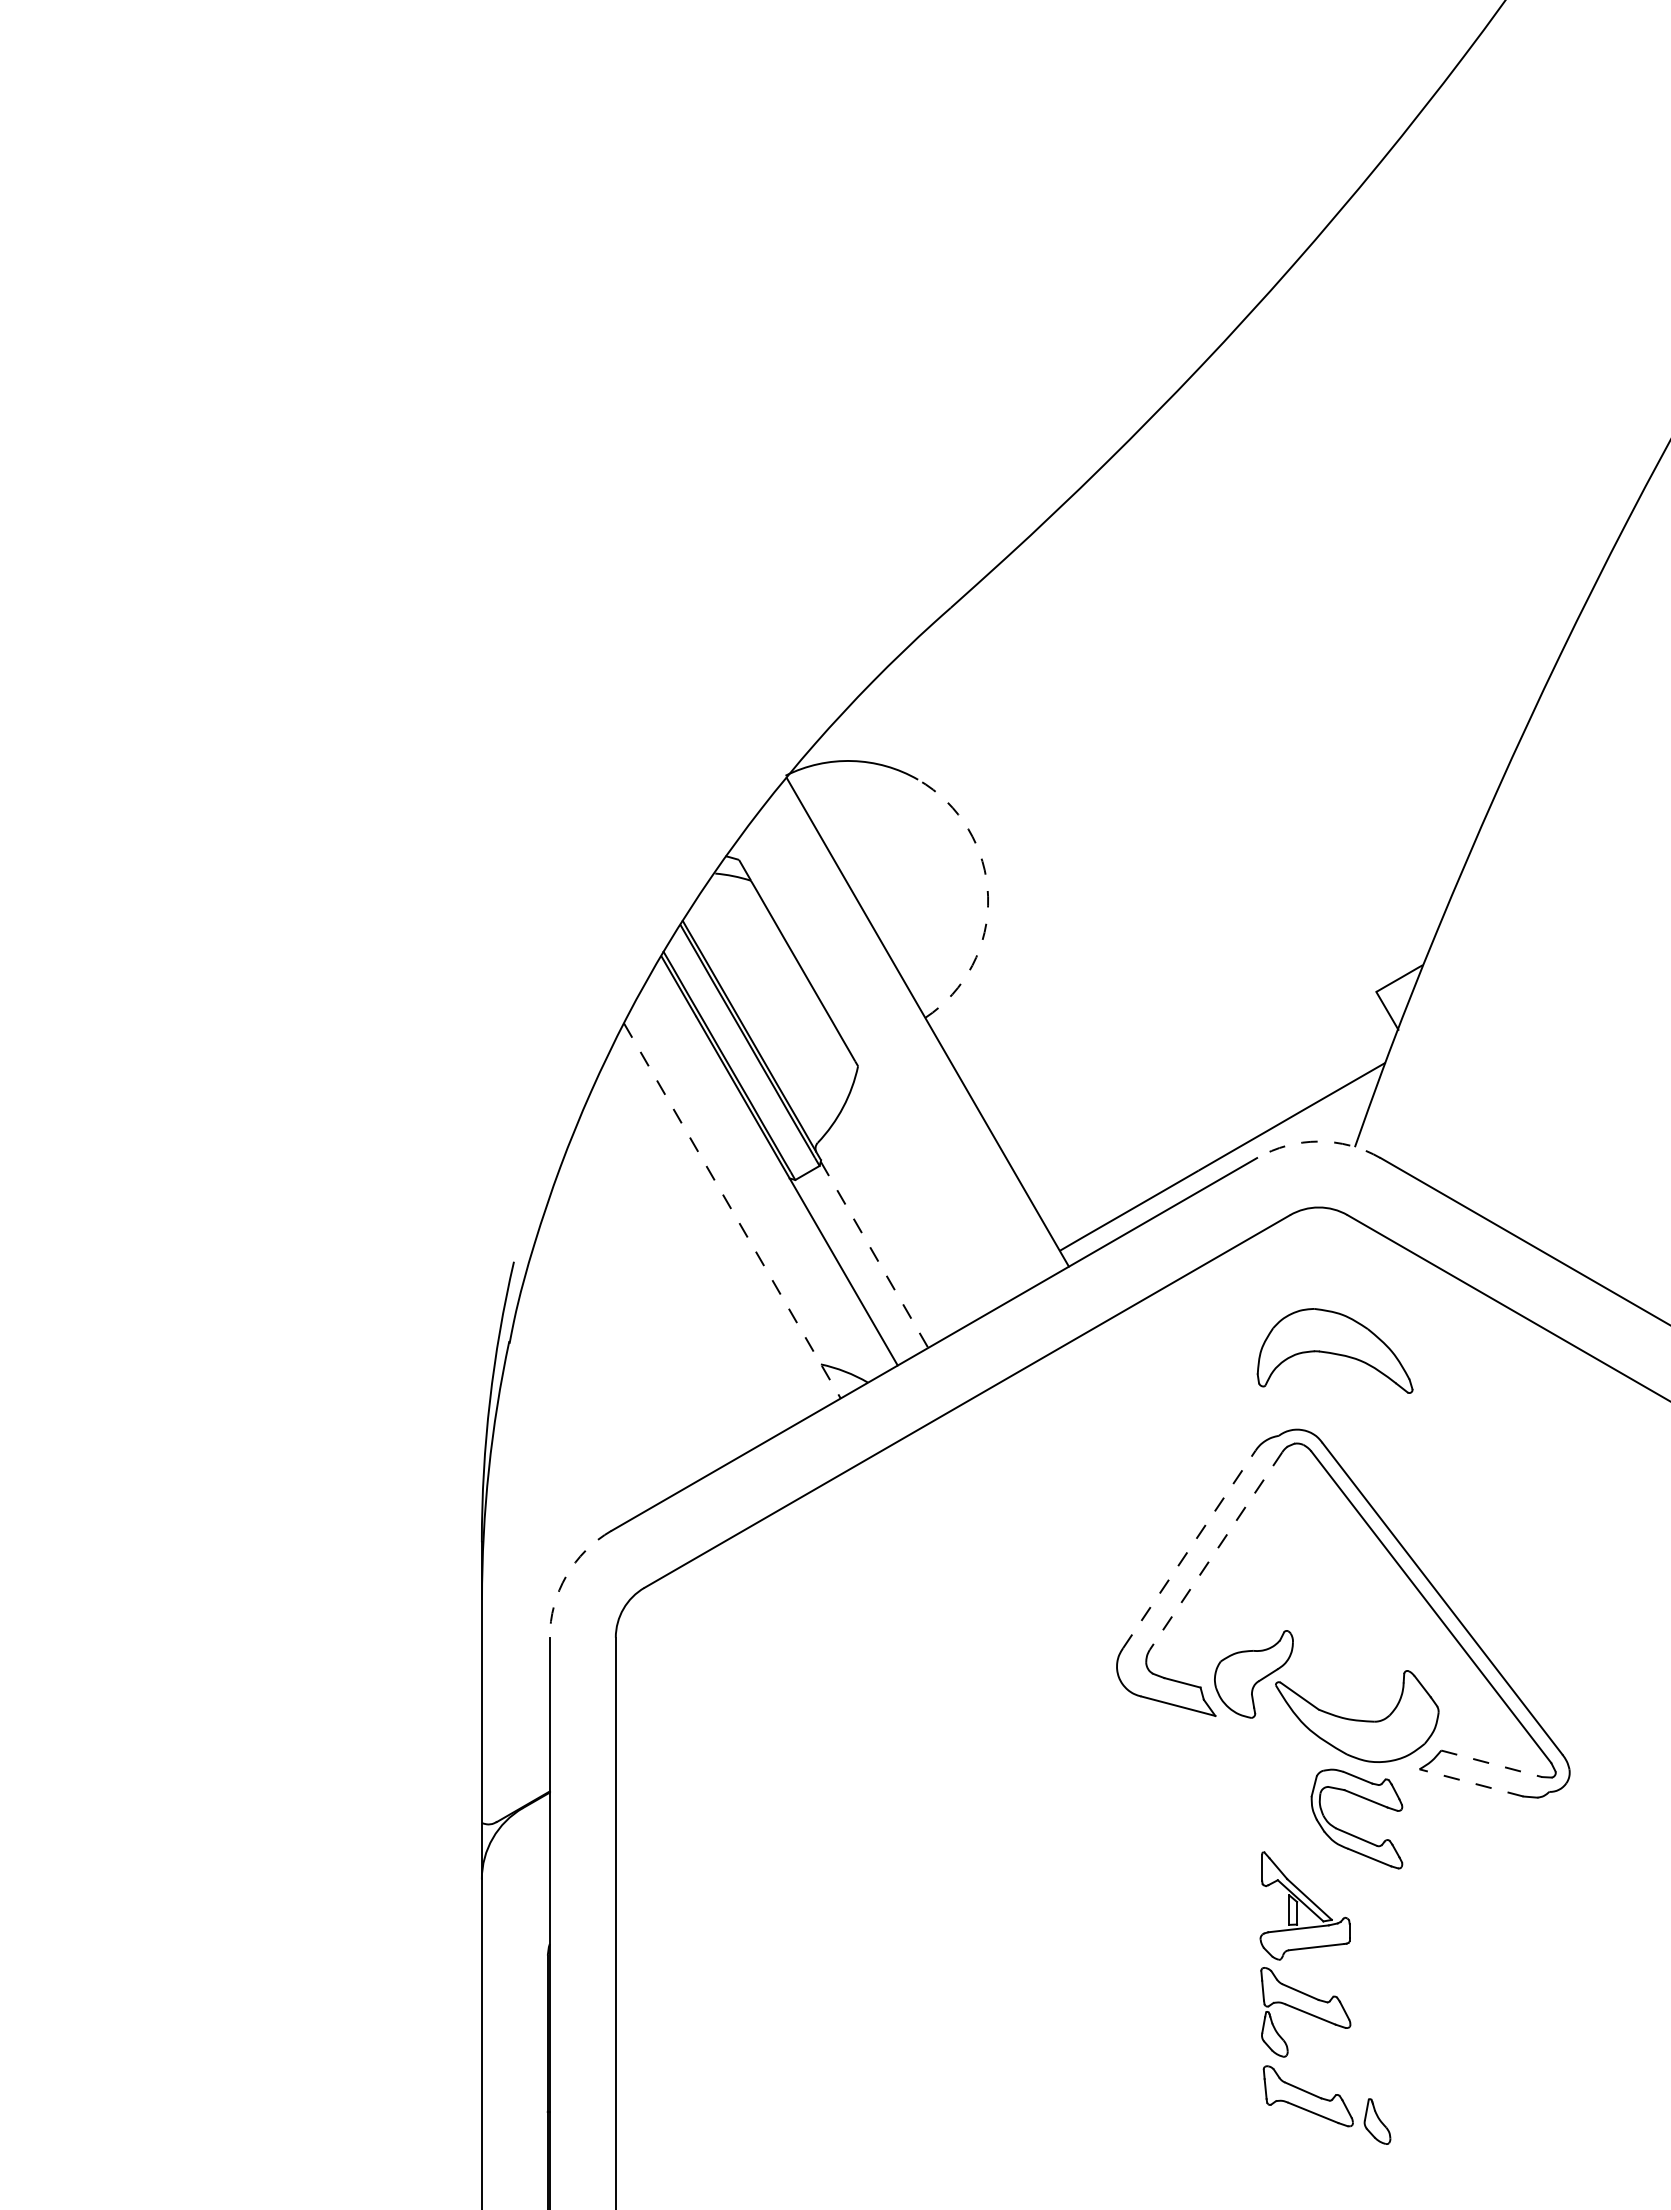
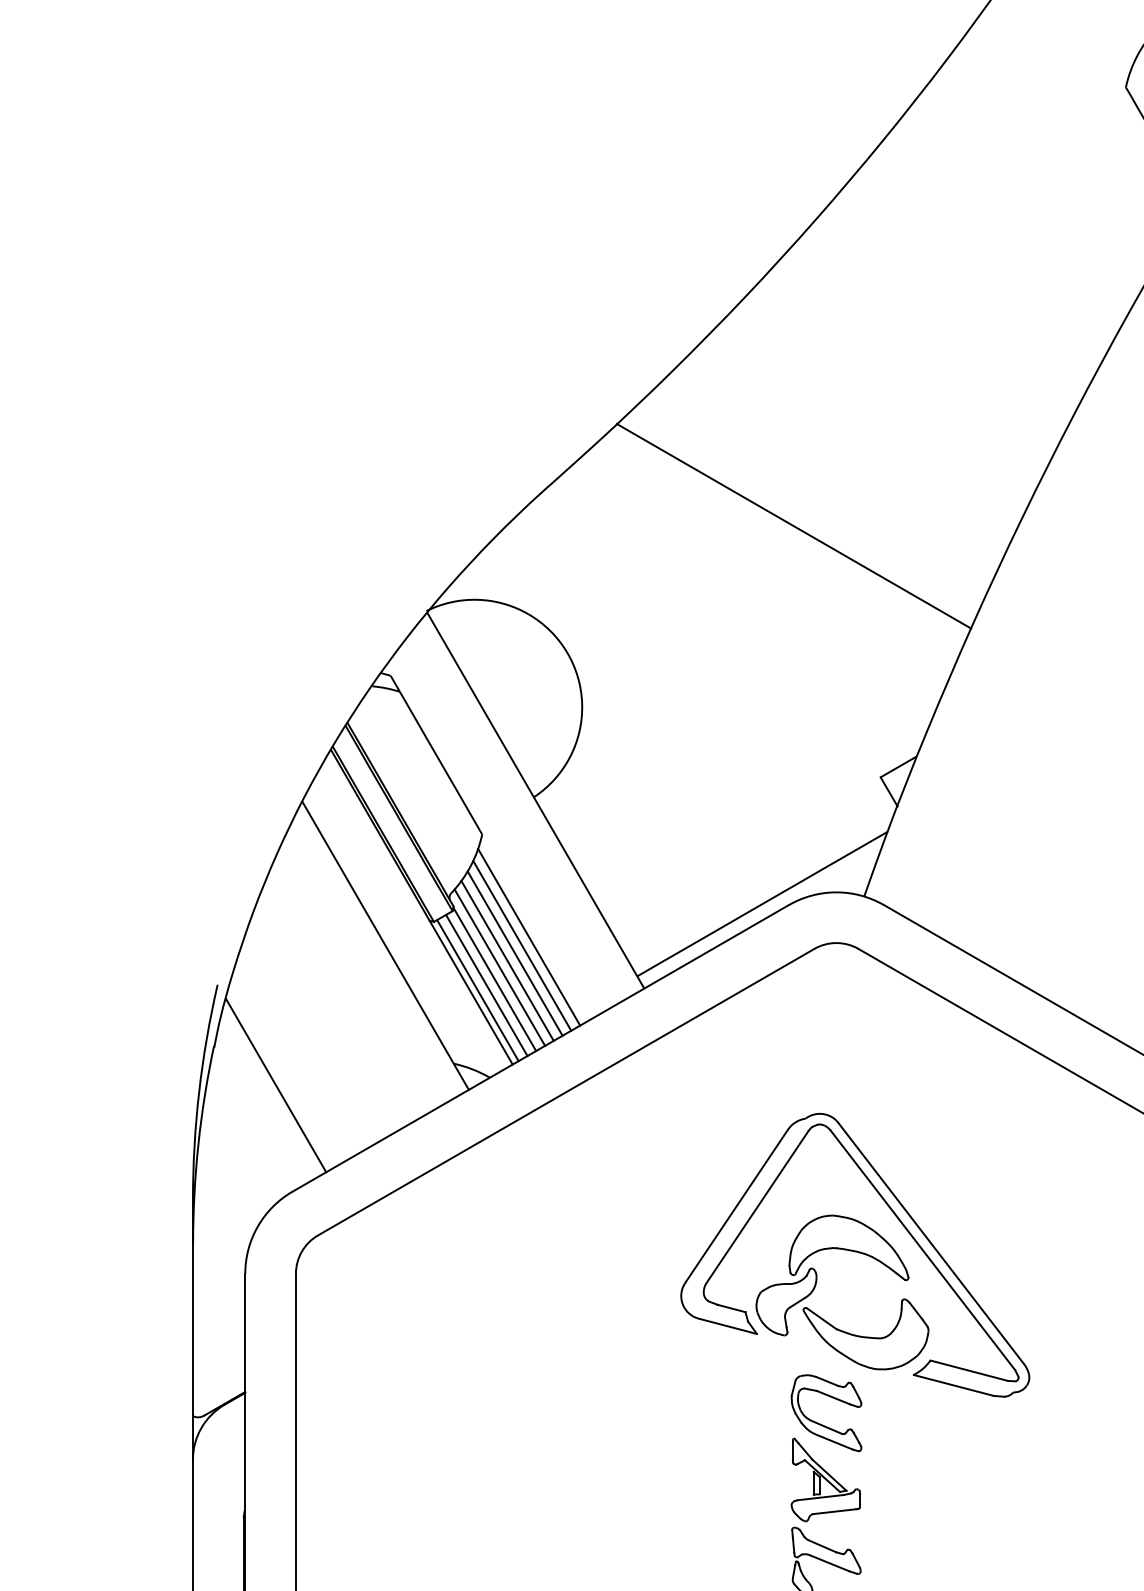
line: (1263, 665) -> (793, 526), added
arc: (988, 896) -> (582, 703), dashed -> solid
arc: (1318, 1141) -> (836, 892), dashed -> solid
line: (918, 1199) -> (528, 936), added
line: (732, 1210) -> (385, 945), dashed -> solid
line: (909, 1210) -> (521, 945), added
line: (900, 1221) -> (514, 953), added
line: (890, 1230) -> (507, 960), added
line: (880, 1239) -> (499, 967), added
line: (874, 1255) -> (494, 979), dashed -> solid
line: (864, 1262) -> (487, 985), added
line: (852, 1269) -> (477, 990), added
part: (1334, 1350) -> (848, 1247), moved
line: (589, 1392) -> (275, 1085), added
line: (1189, 1549) -> (736, 1205), dashed -> solid
line: (1216, 1551) -> (757, 1207), dashed -> solid
arc: (566, 1575) -> (258, 1225), dashed -> solid
line: (1492, 1763) -> (969, 1370), dashed -> solid
line: (1471, 1782) -> (953, 1385), dashed -> solid
part: (1348, 1832) -> (820, 1423), moved

